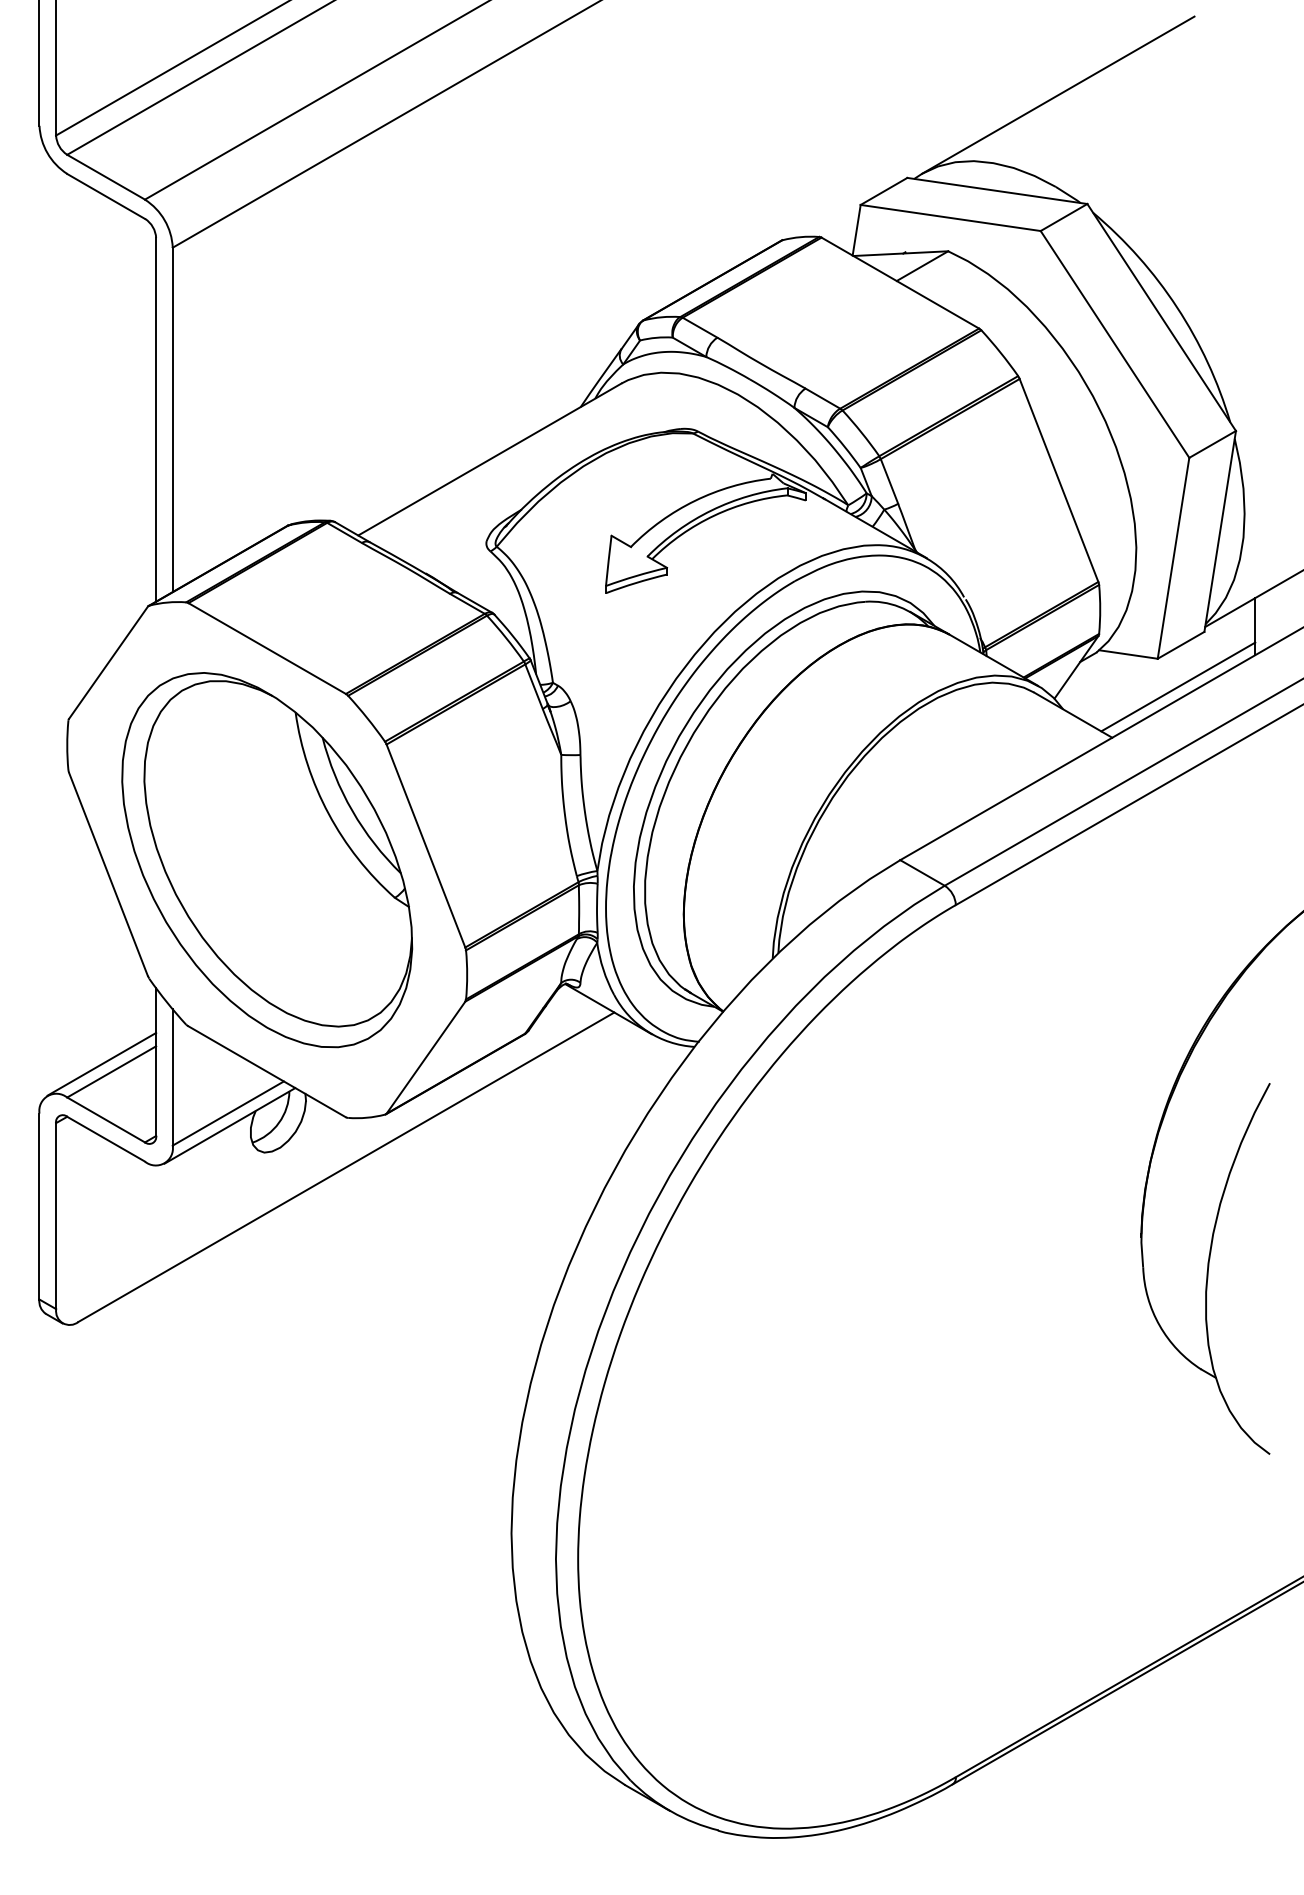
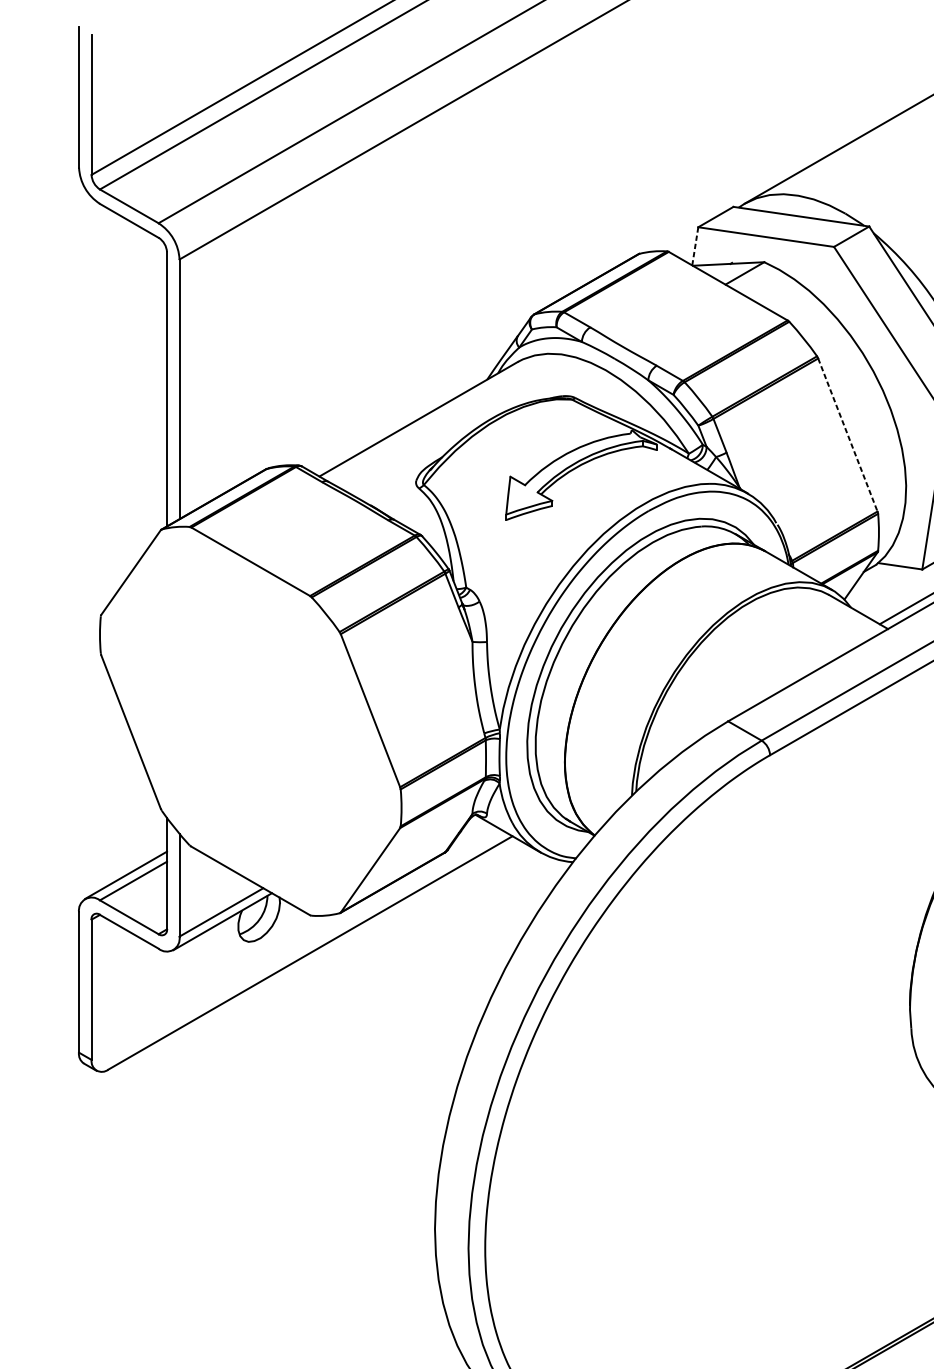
line: (856, 230) -> (695, 246), solid -> dashed
line: (1059, 480) -> (848, 435), solid -> dashed
part: (267, 860) -> (250, 721), removed

